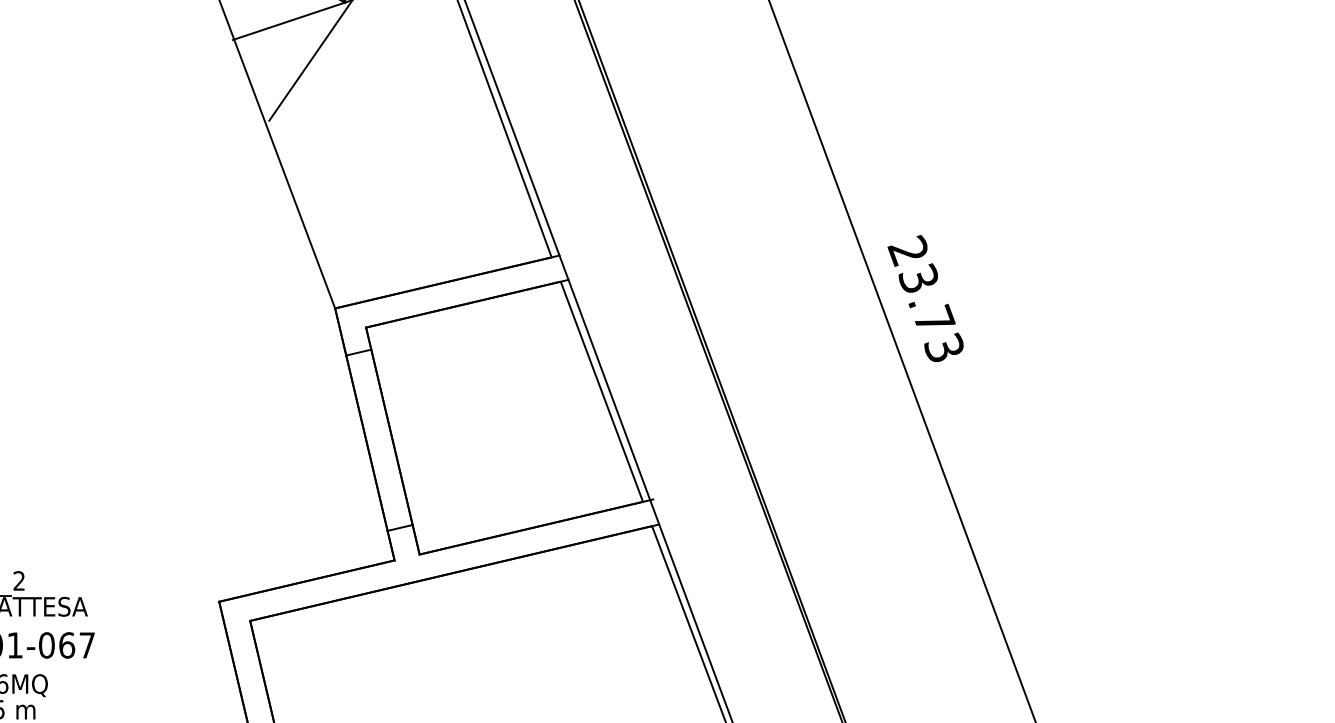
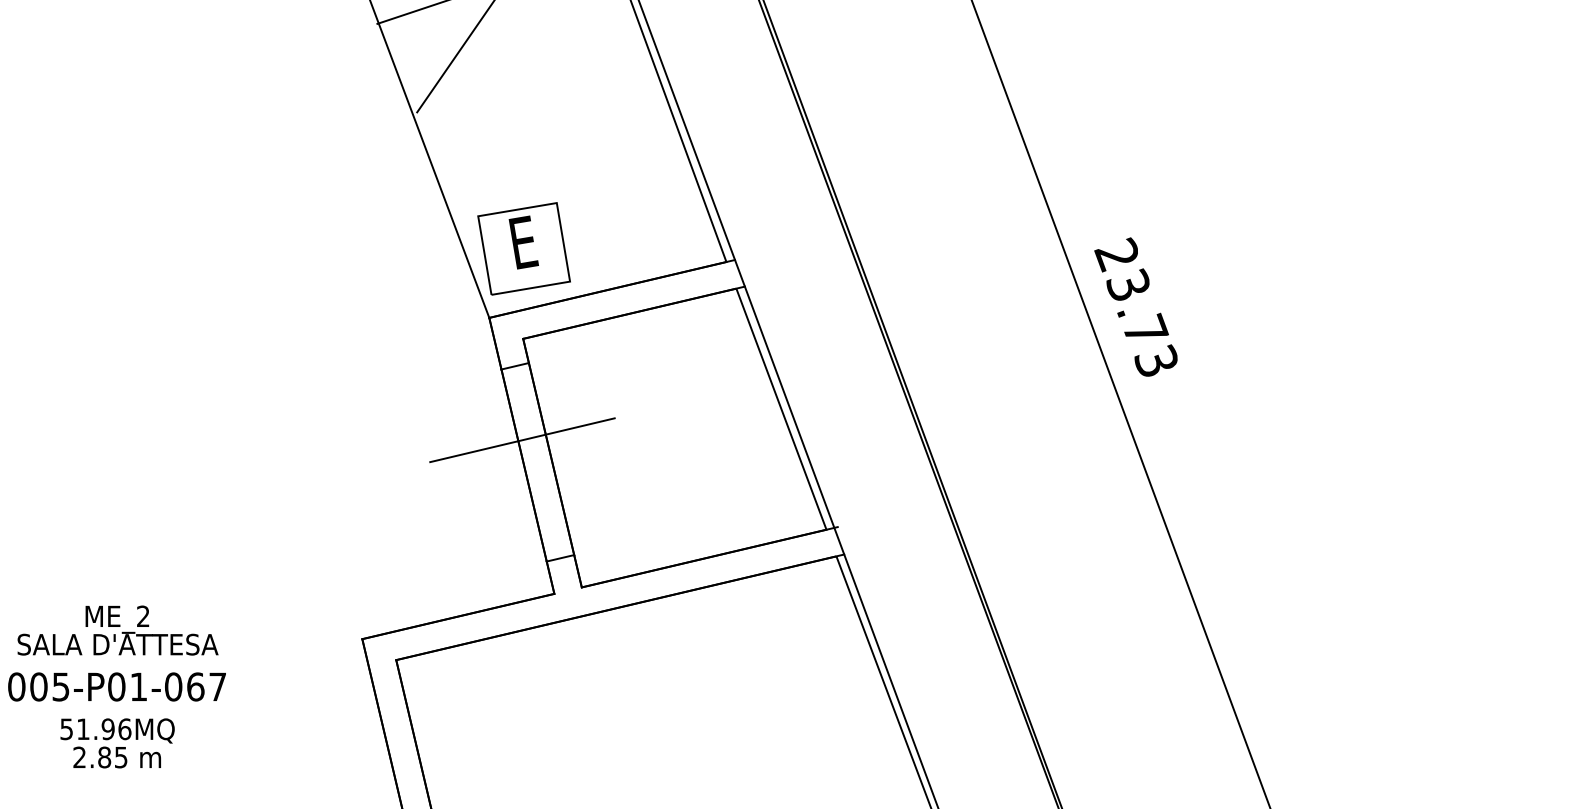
part: (366, 245) -> (523, 248), added
line: (365, 420) -> (522, 440), added

